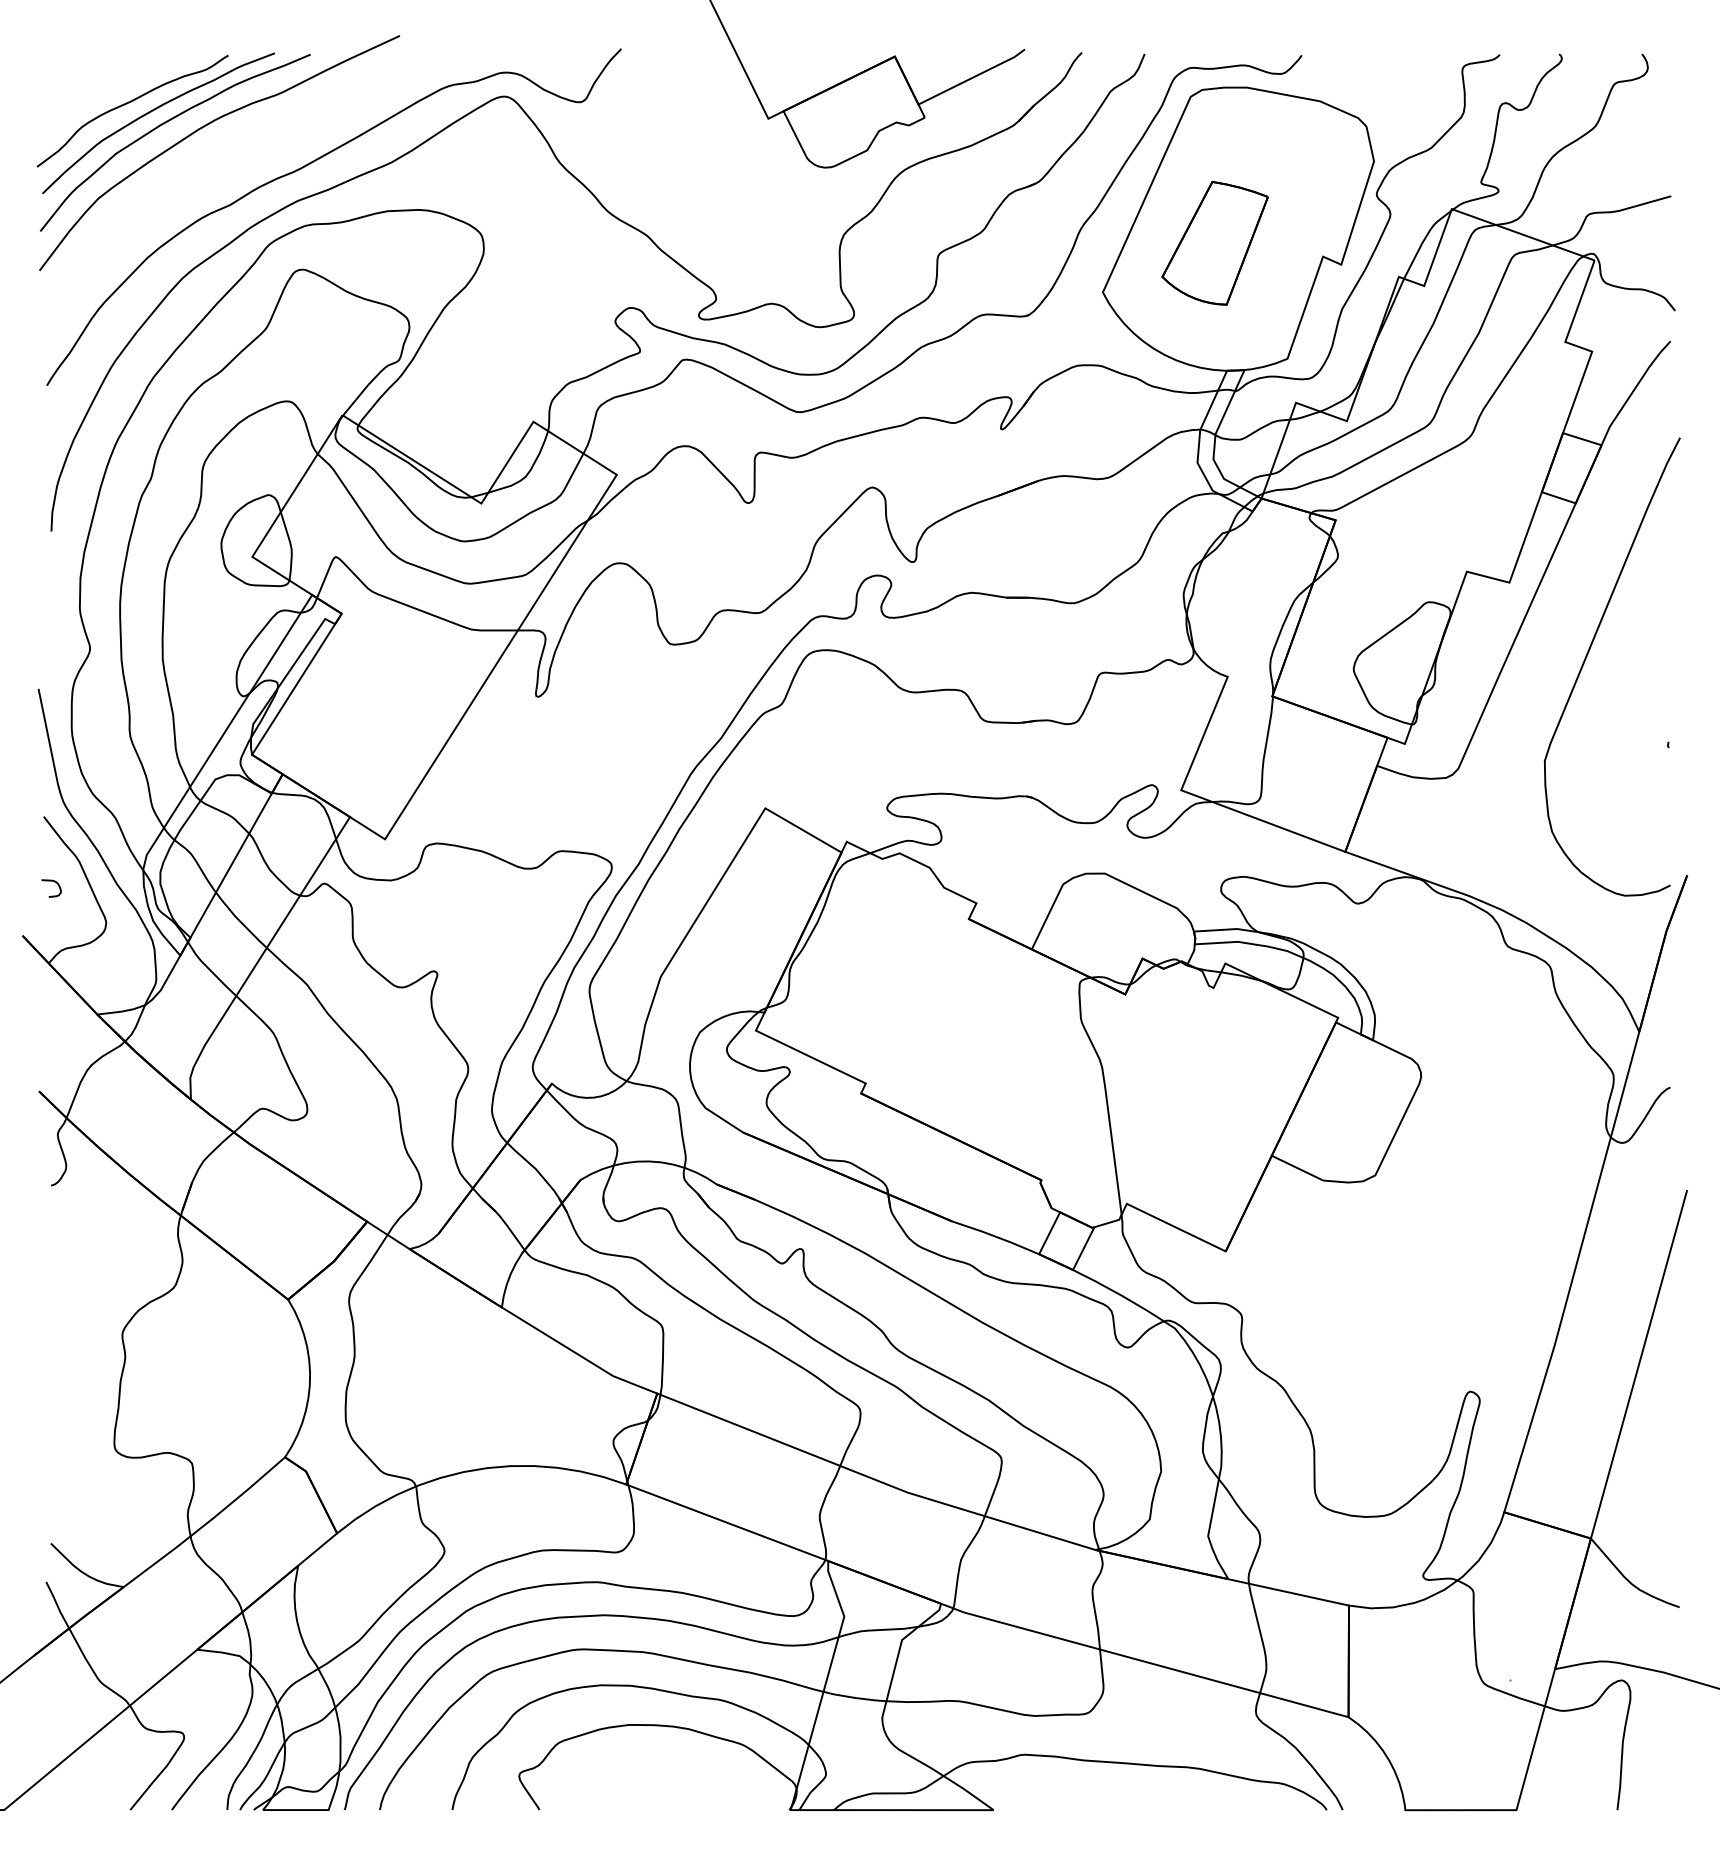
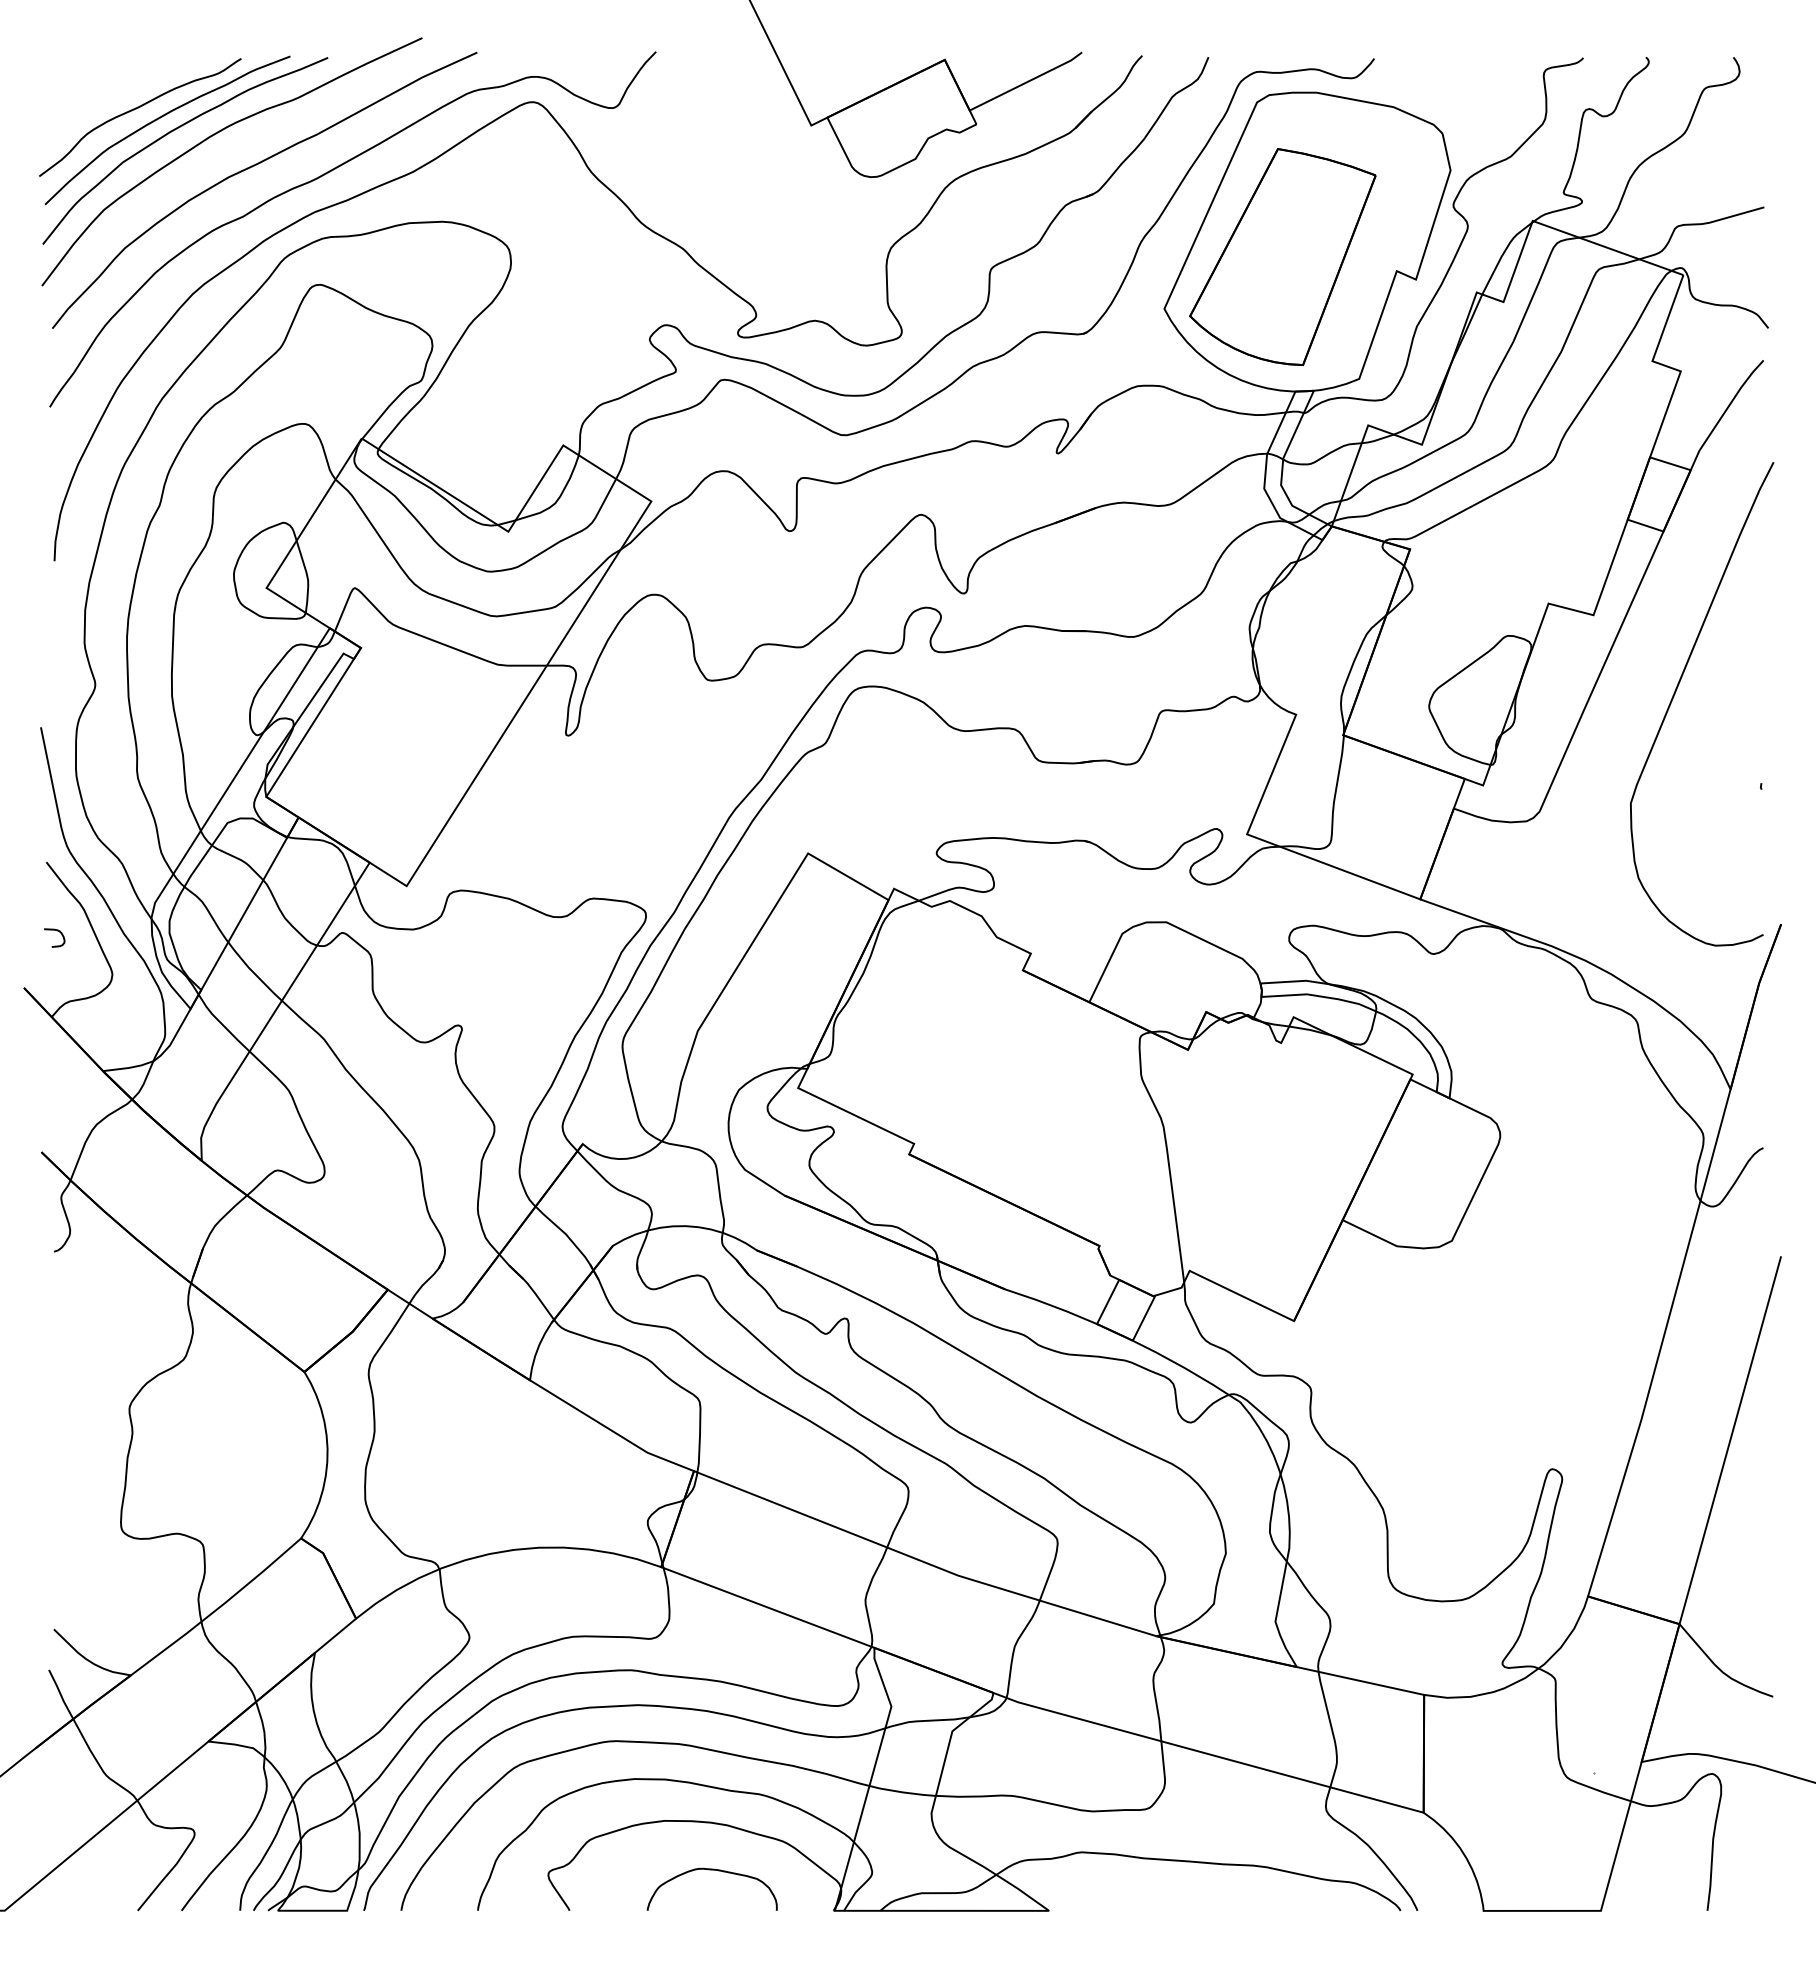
curve: (238, 158) -> (252, 167), added
part: (1214, 242) -> (1282, 256), size x1.67
curve: (673, 1771) -> (711, 1870), added

